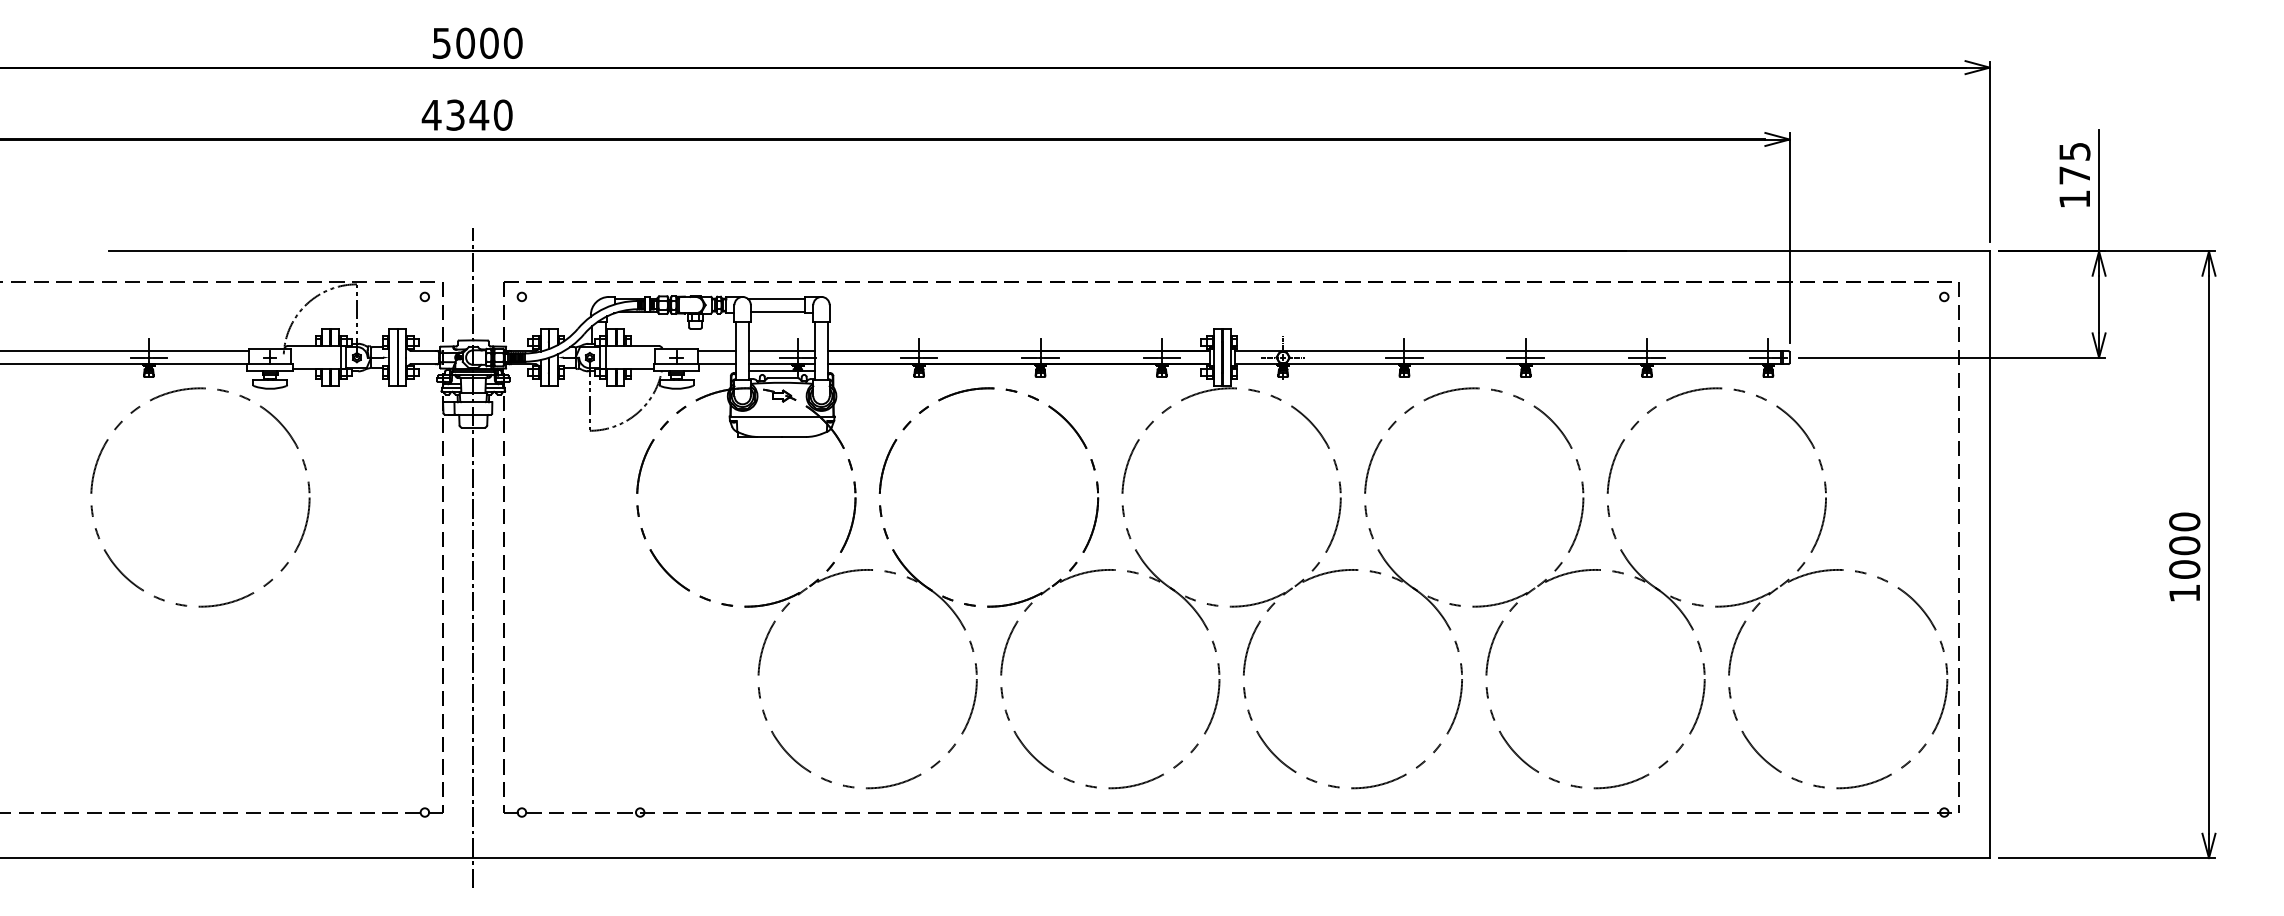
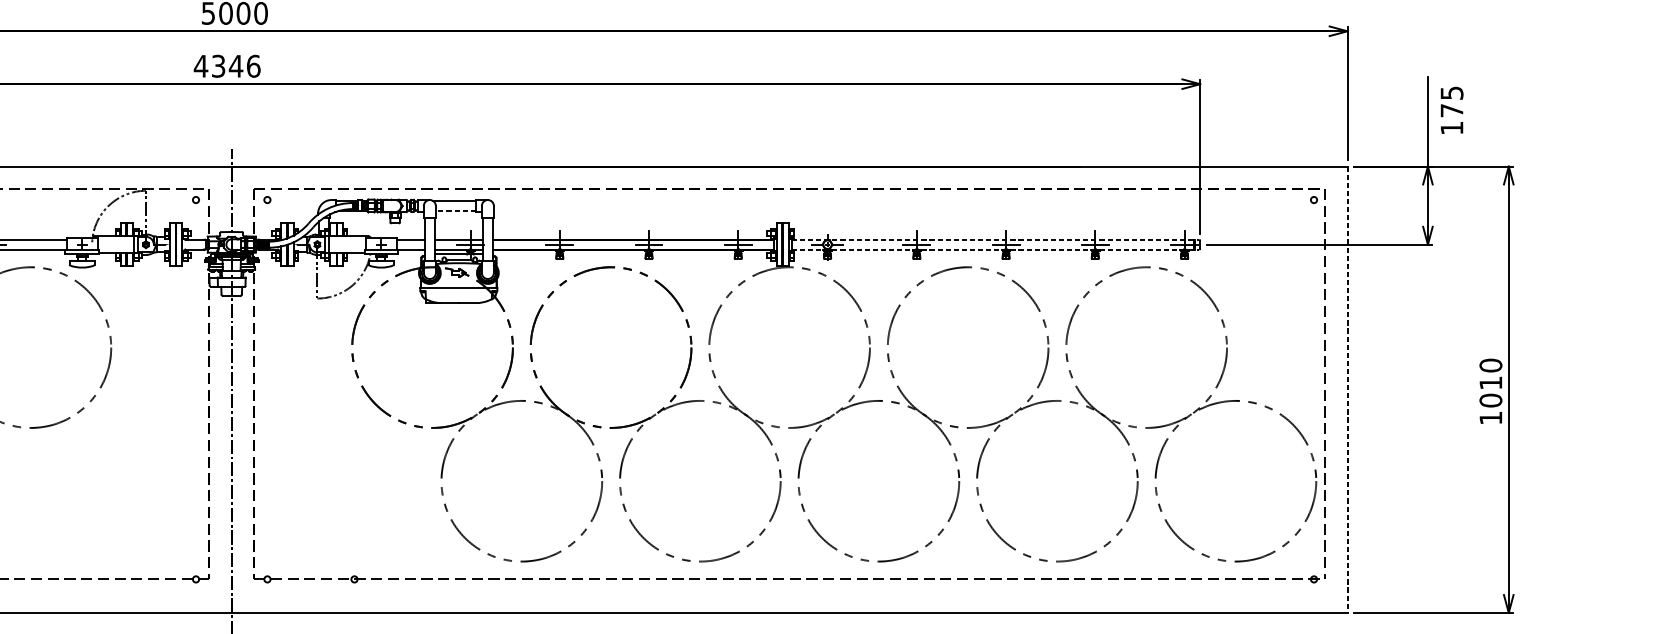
text: (502, 114) -> (253, 65), 4340 -> 4346
text: (2074, 174) -> (1451, 109), moved
line: (777, 311) -> (455, 210), solid -> dashed
line: (1511, 351) -> (995, 240), solid -> dashed
line: (1511, 364) -> (995, 249), solid -> dashed
text: (2184, 545) -> (1490, 382), 1000 -> 1010
line: (1989, 555) -> (1347, 390), solid -> dashed

